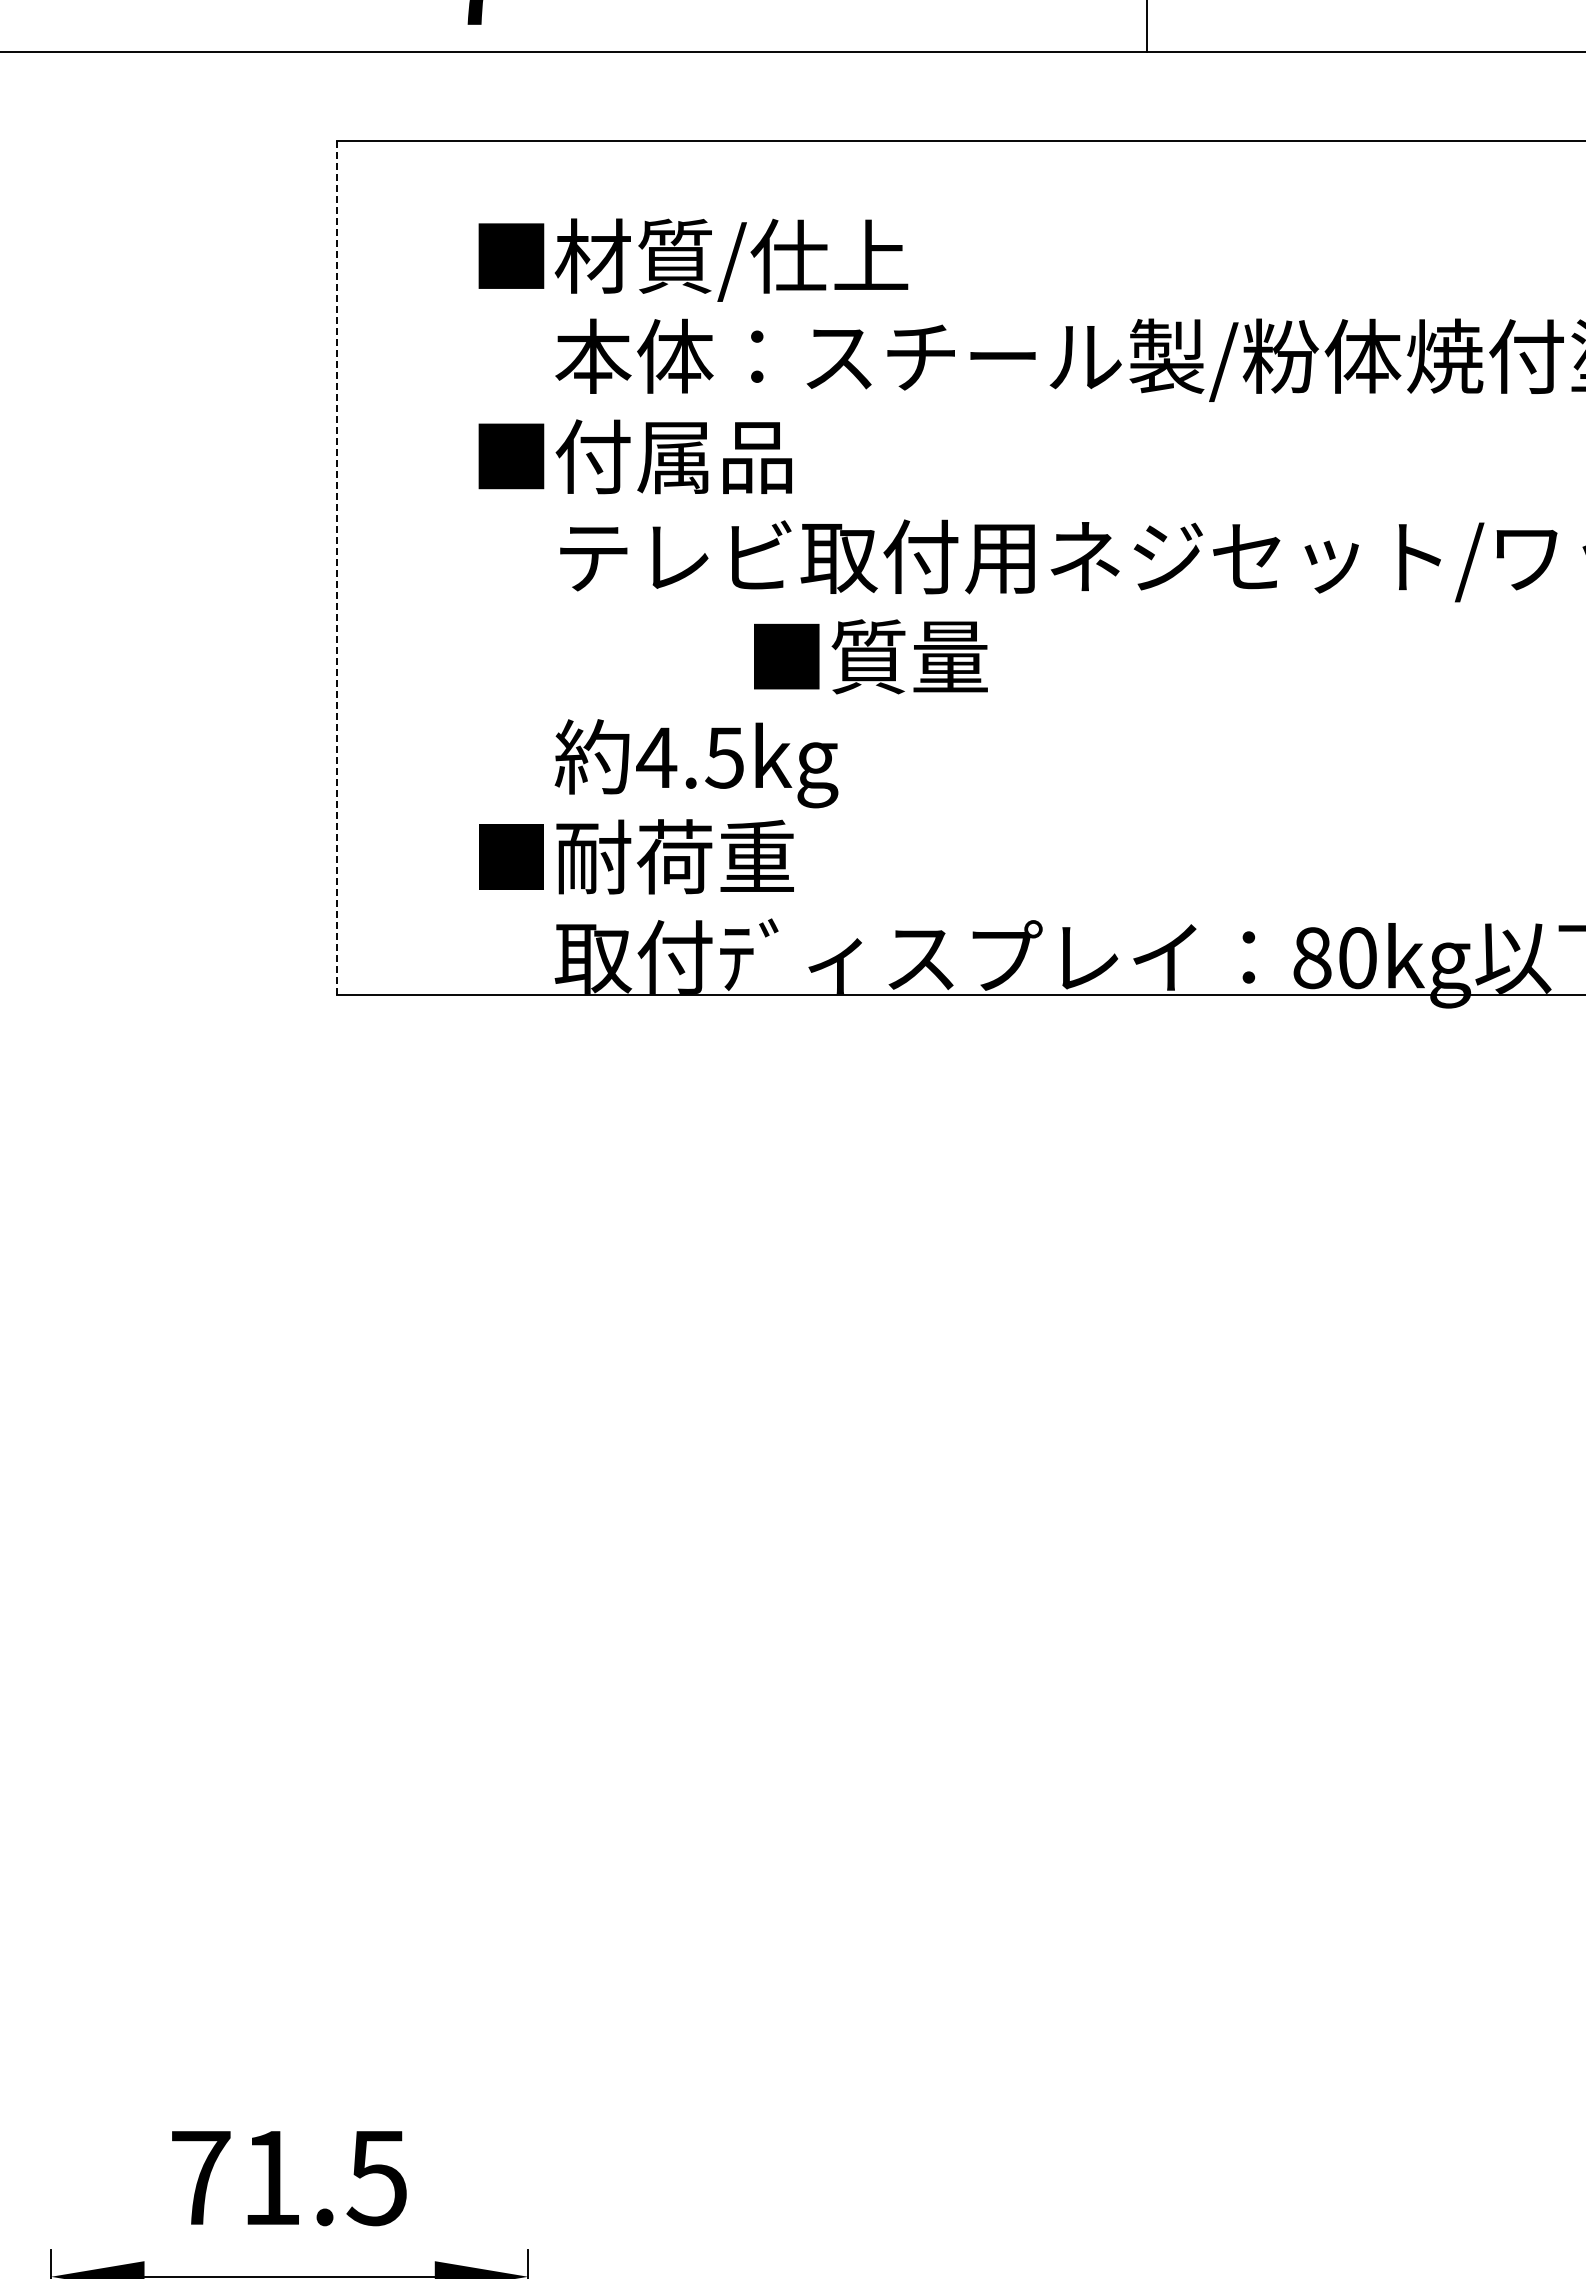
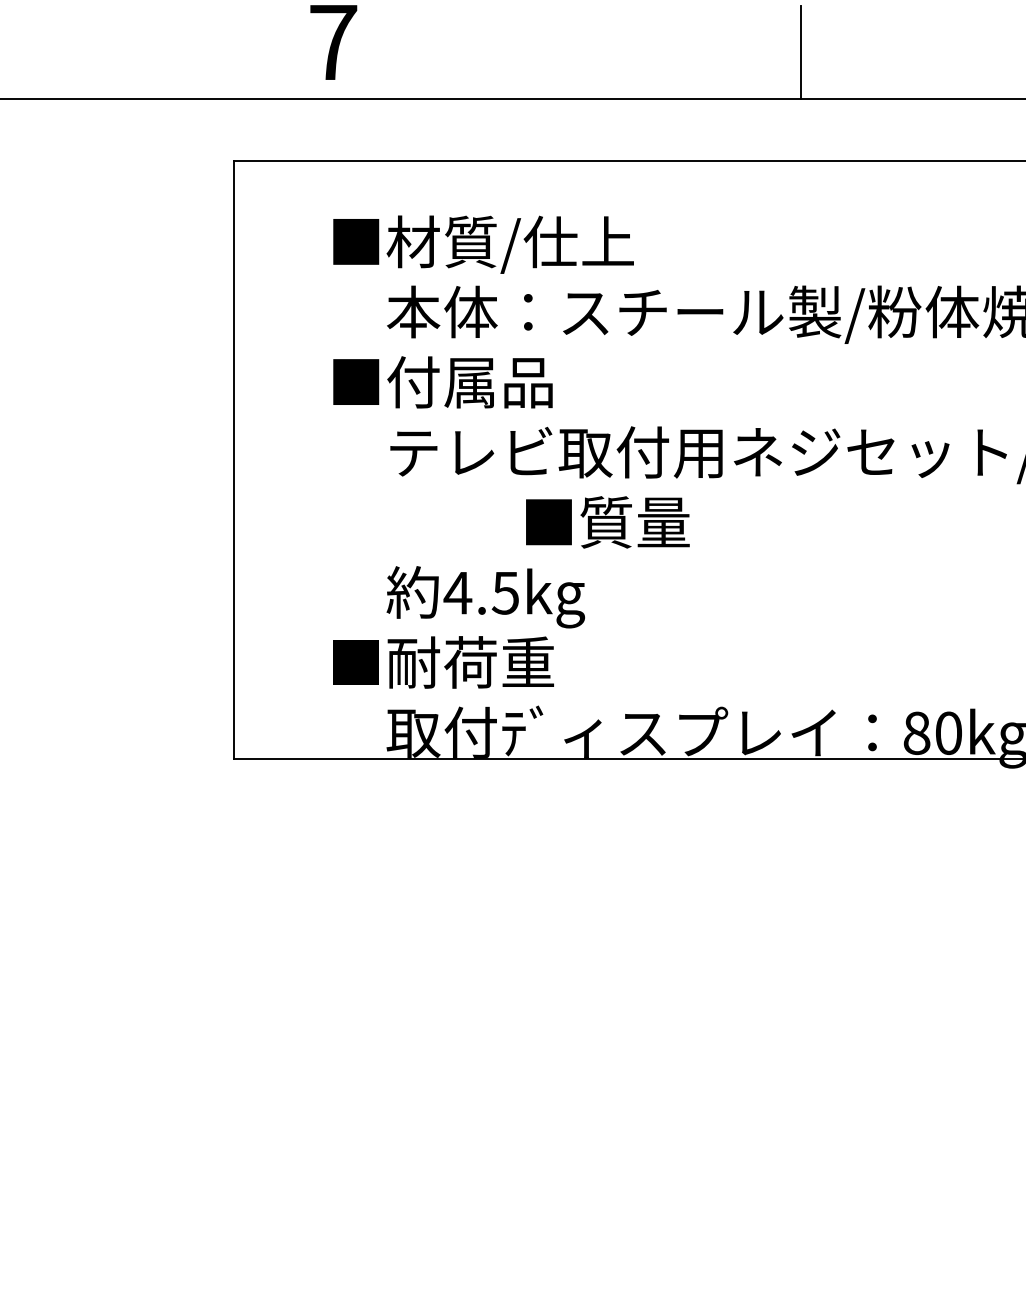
line: (337, 567) -> (234, 459), dashed -> solid

